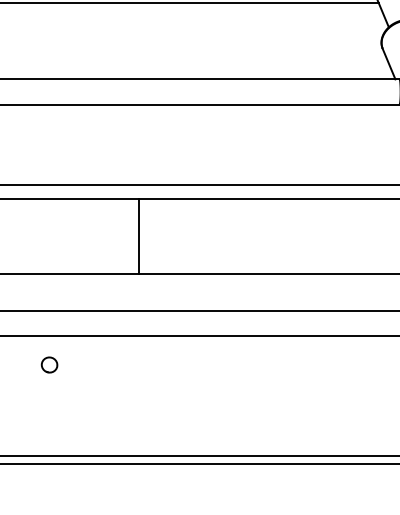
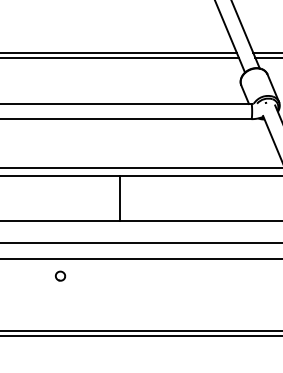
line: (139, 236) -> (120, 198), moved
part: (49, 363) -> (60, 275), moved

